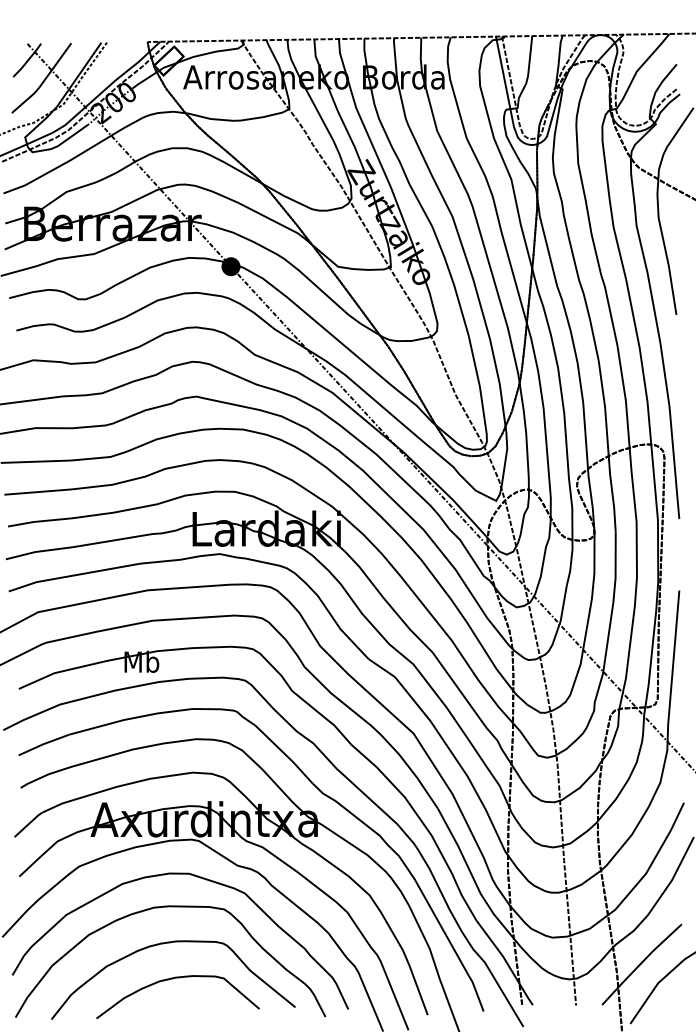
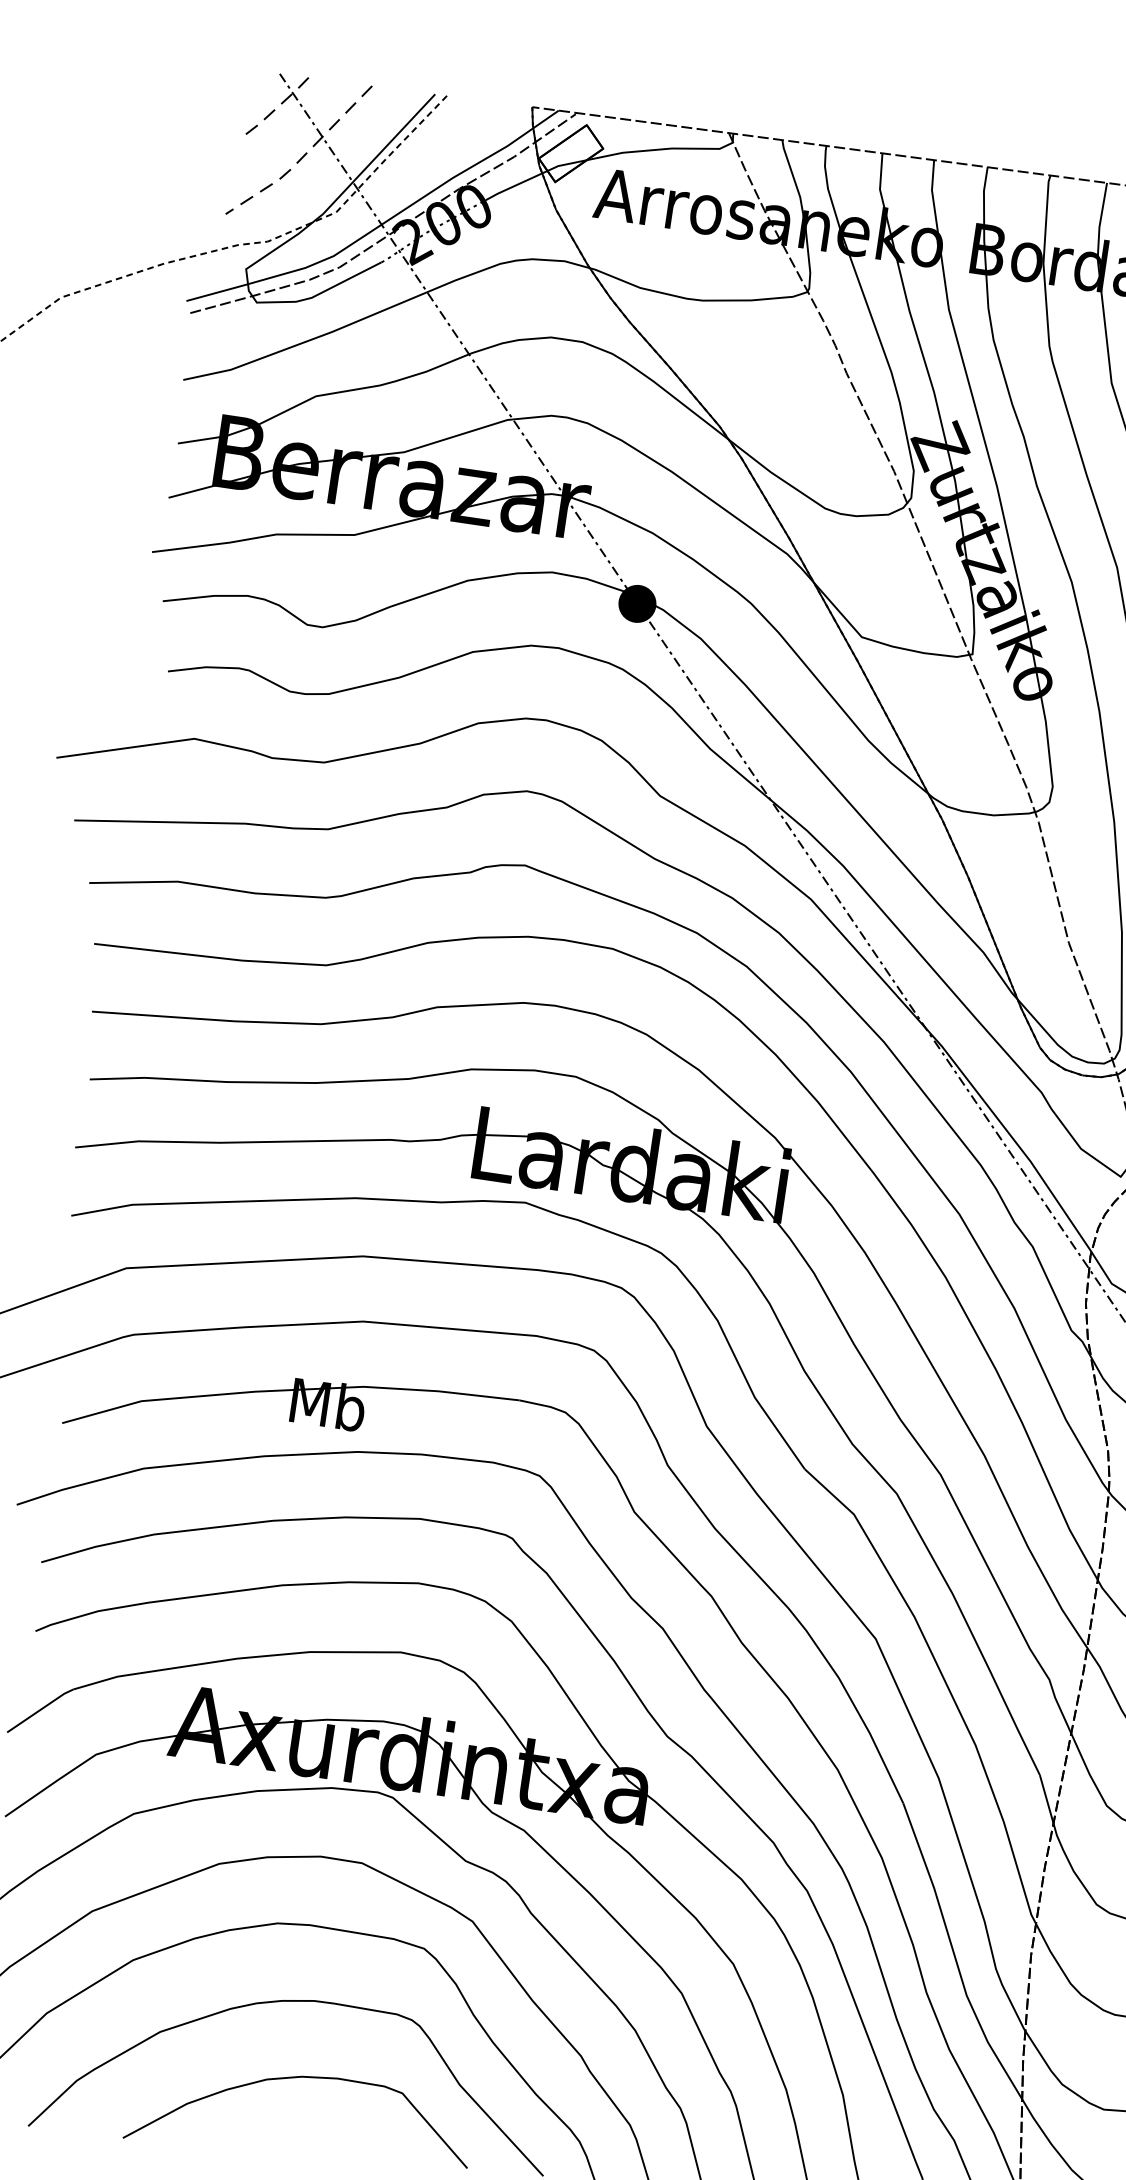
line: (27, 60) -> (274, 108), solid -> dashed
line: (43, 81) -> (301, 157), solid -> dashed

